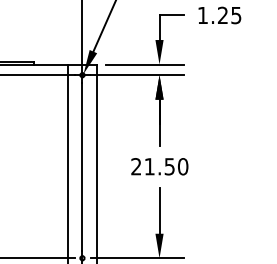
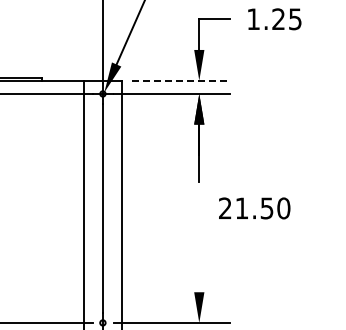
line: (145, 64) -> (181, 80), solid -> dashed
text: (159, 166) -> (254, 208), moved
line: (159, 210) -> (199, 263), removed

